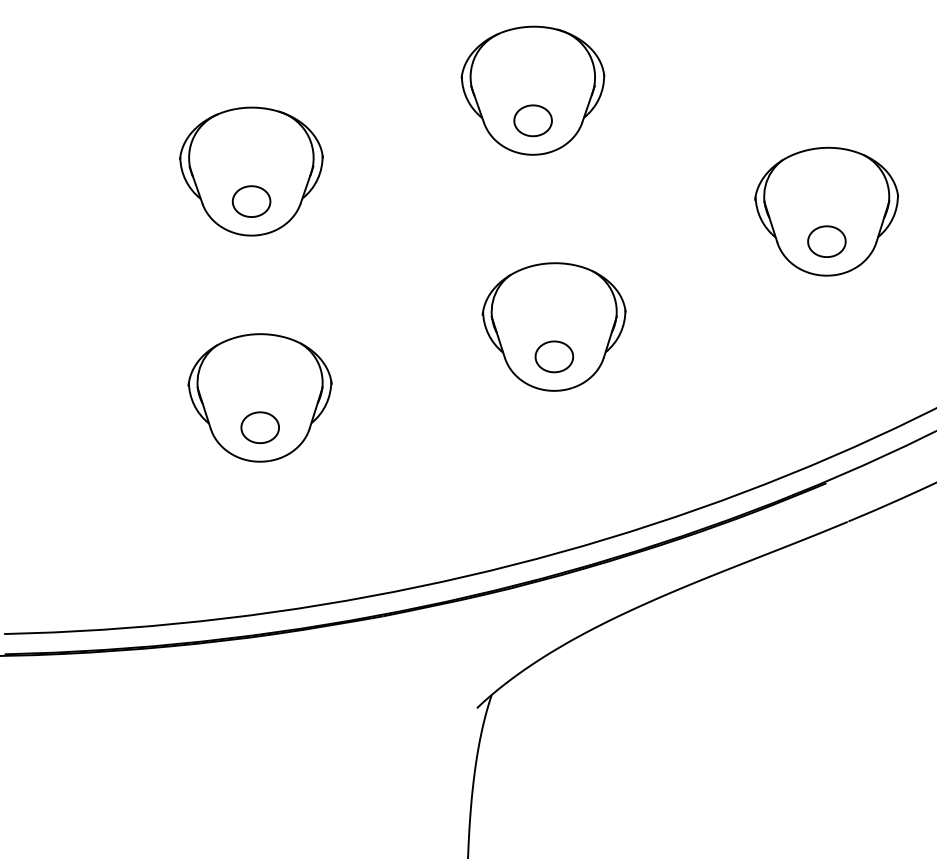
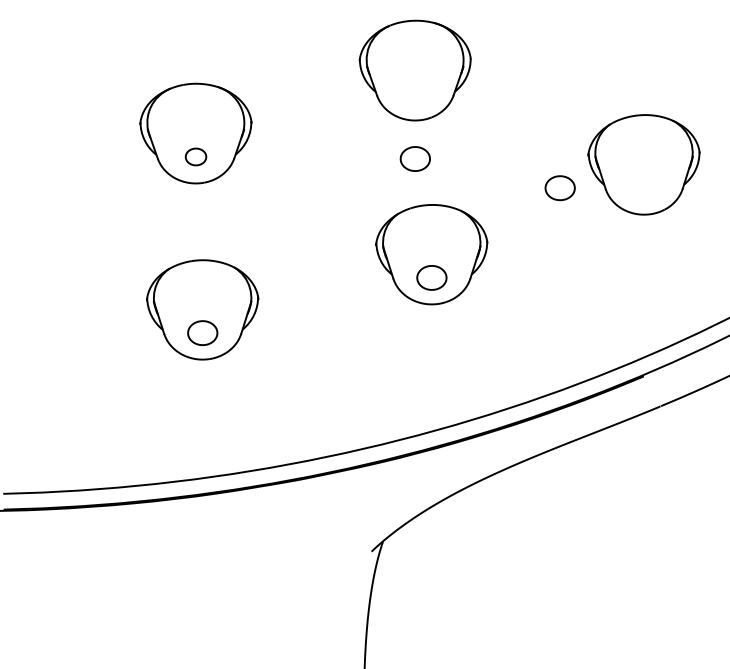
part: (532, 120) -> (414, 158), moved
part: (250, 201) -> (195, 156), size x0.7
part: (826, 242) -> (559, 188), moved

